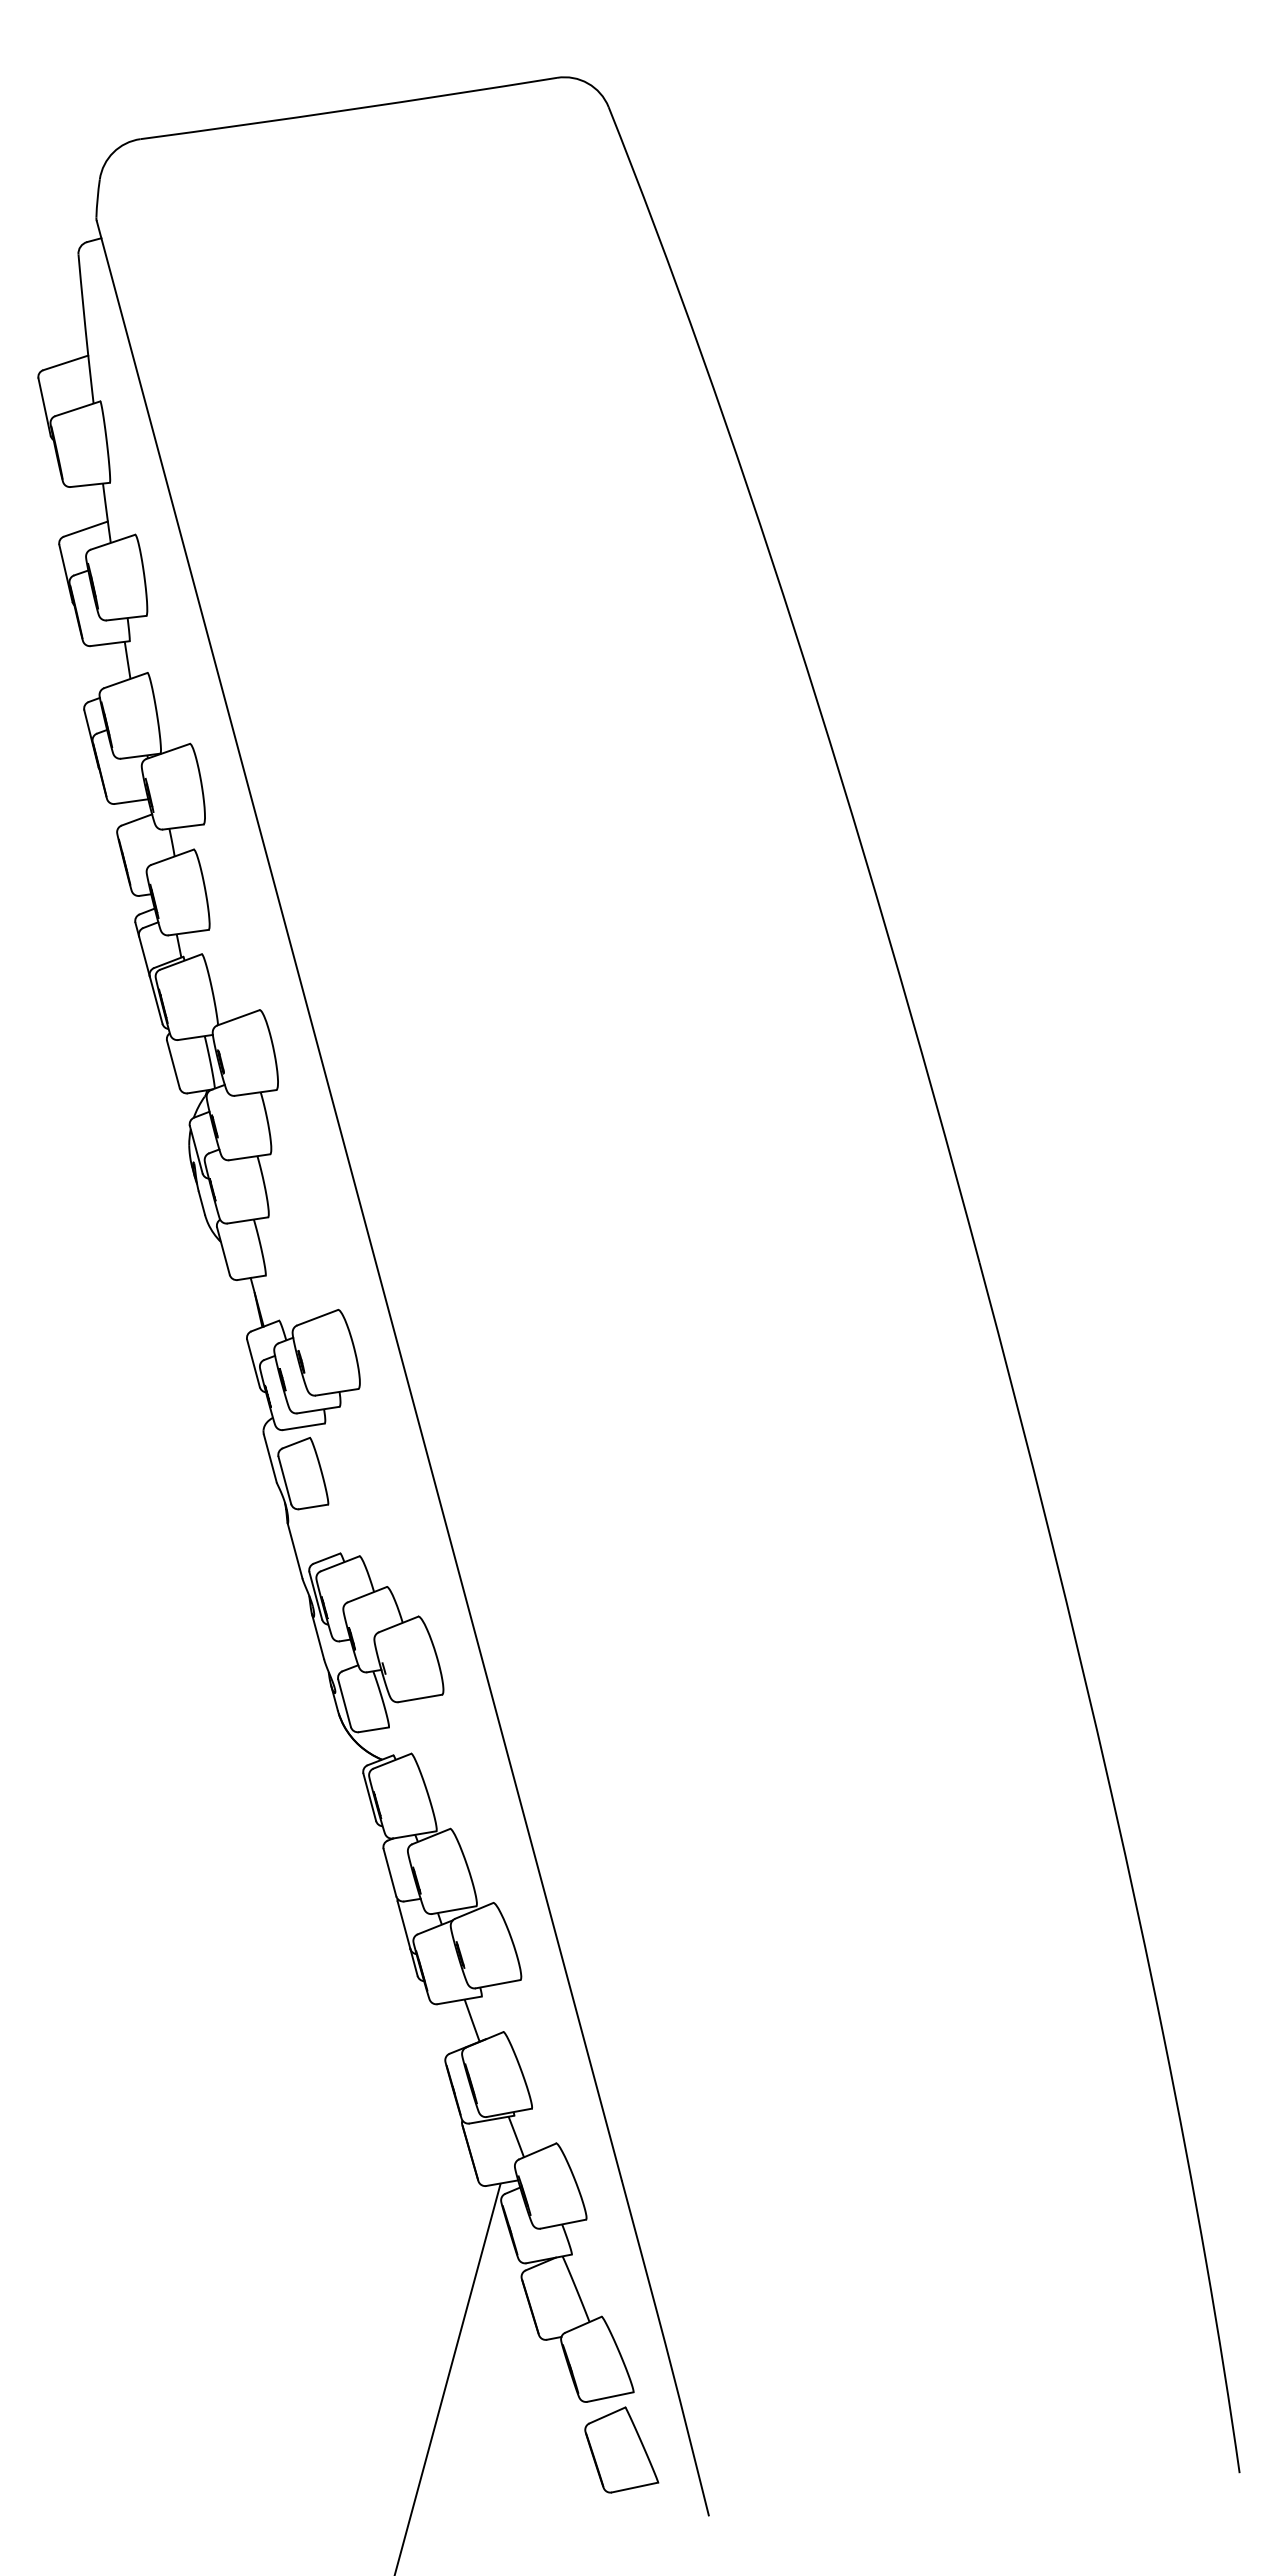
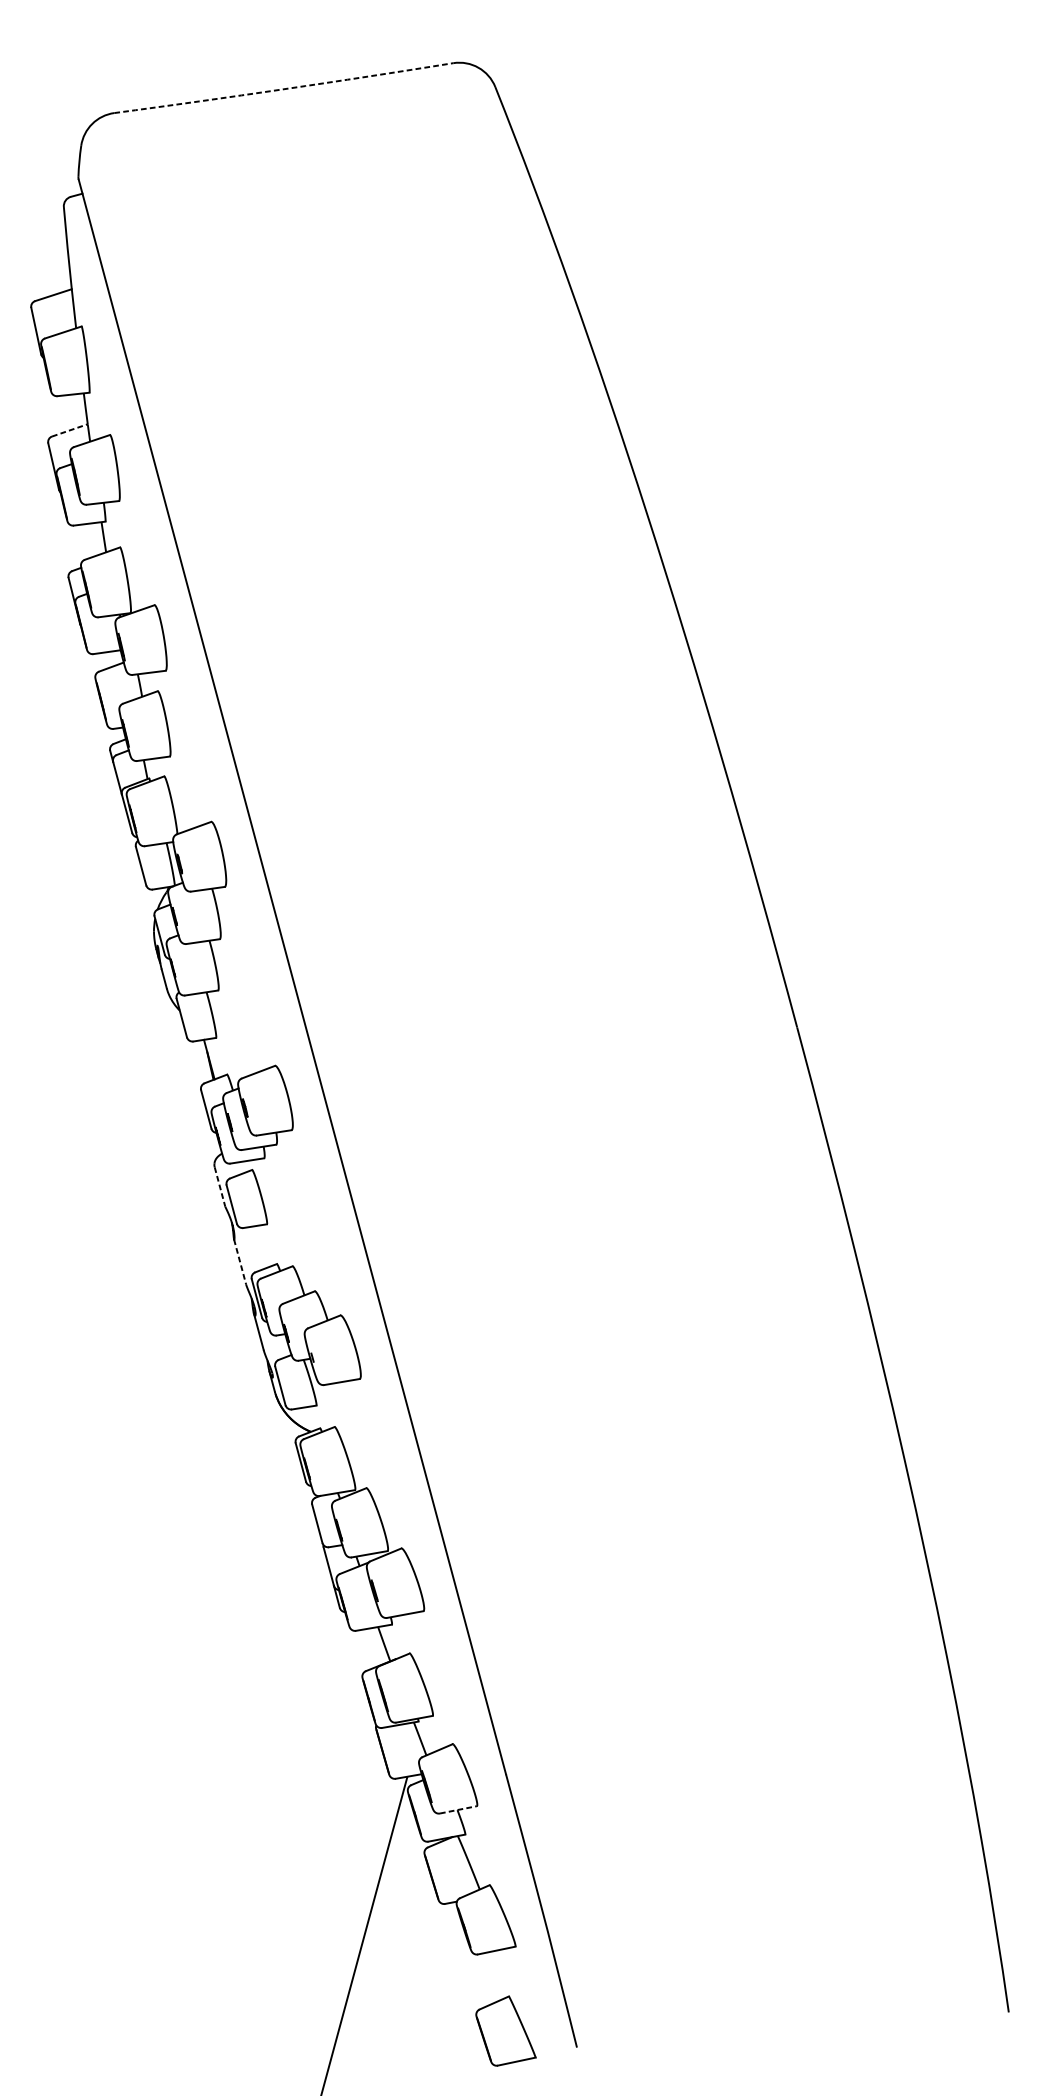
arc: (348, 109) -> (283, 88), solid -> dashed
line: (86, 528) -> (70, 429), solid -> dashed
line: (270, 1458) -> (220, 1186), solid -> dashed
line: (295, 1551) -> (240, 1262), solid -> dashed
line: (563, 2224) -> (458, 1810), solid -> dashed
part: (621, 2449) -> (505, 2030), moved

